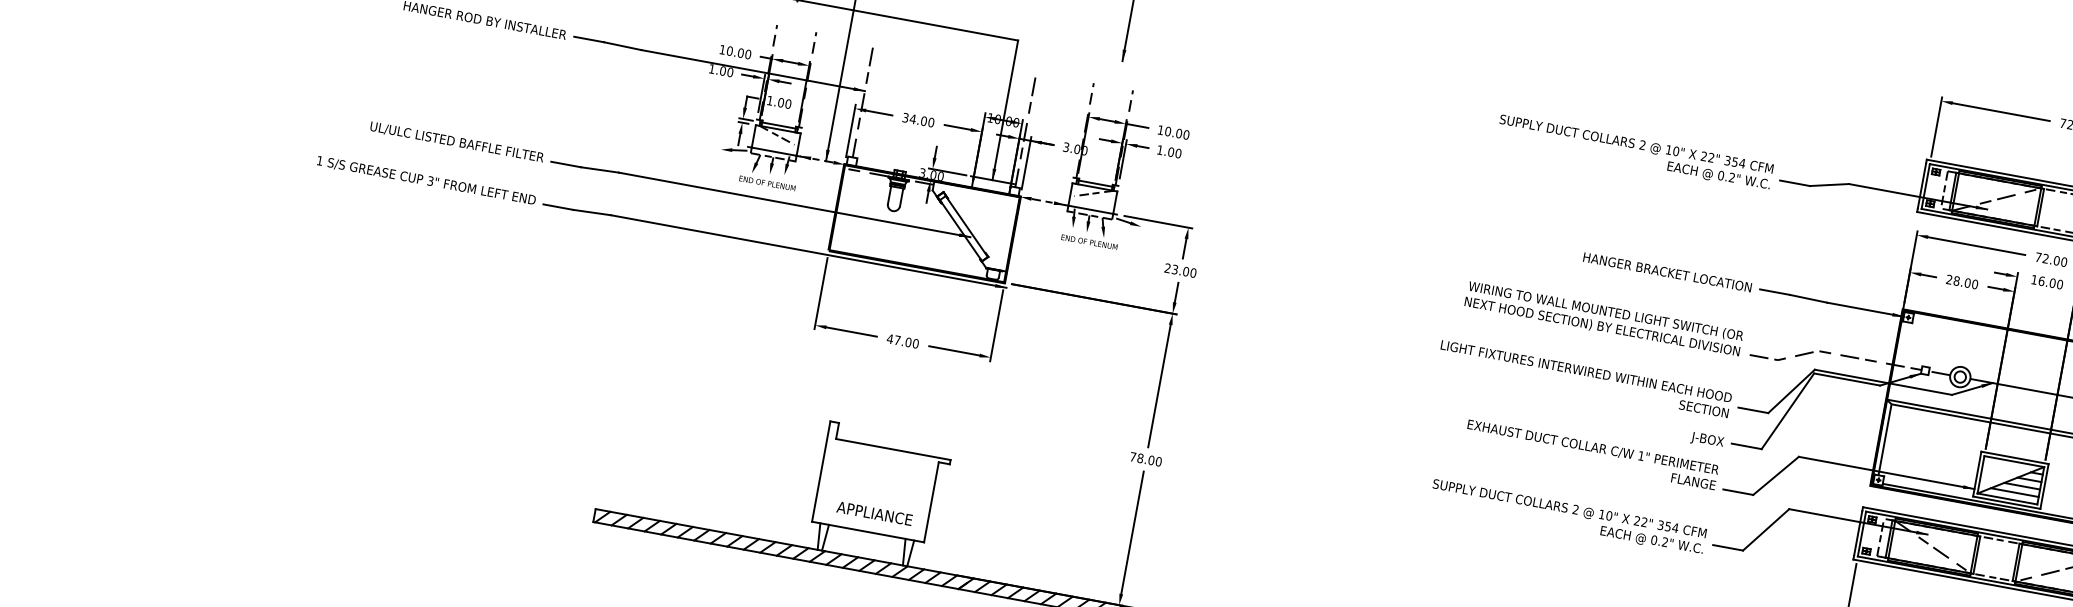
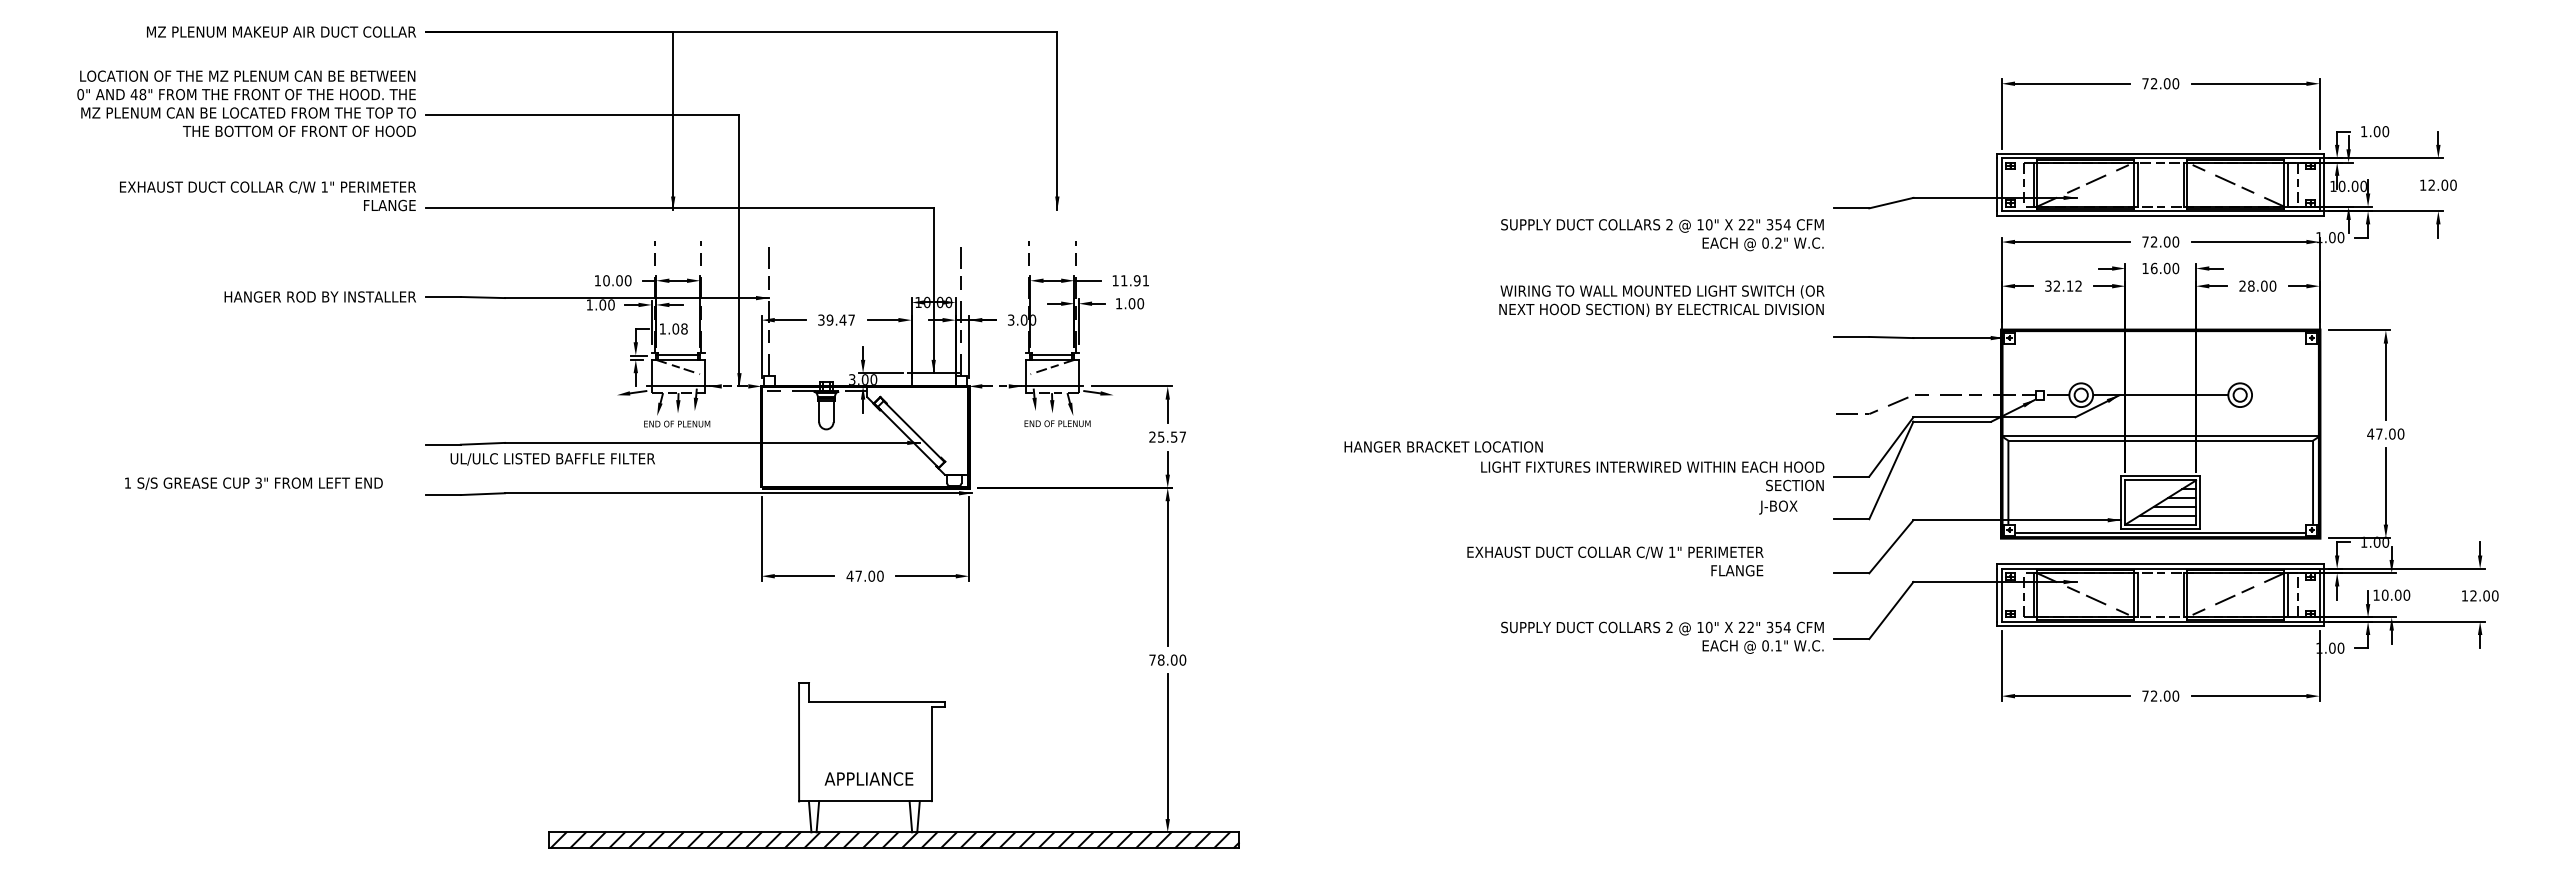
text: (788, 103) -> (684, 328), 1.00 -> 1.08
text: (921, 120) -> (840, 319), 34.00 -> 39.47
text: (1176, 132) -> (1134, 280), 10.00 -> 11.91
text: (456, 142) -> (552, 459), moved
text: (1635, 153) -> (1662, 235), moved
text: (426, 180) -> (253, 483), moved
text: (1184, 270) -> (1172, 436), 23.00 -> 25.57
text: (1667, 272) -> (1443, 446), moved
text: (1962, 281) -> (2063, 285), 28.00 -> 32.12
text: (1603, 318) -> (1661, 300), moved
text: (1707, 440) -> (1778, 507), moved
text: (1591, 454) -> (1615, 561), moved
text: (1665, 541) -> (1778, 645), 0.2" -> 0.1"

